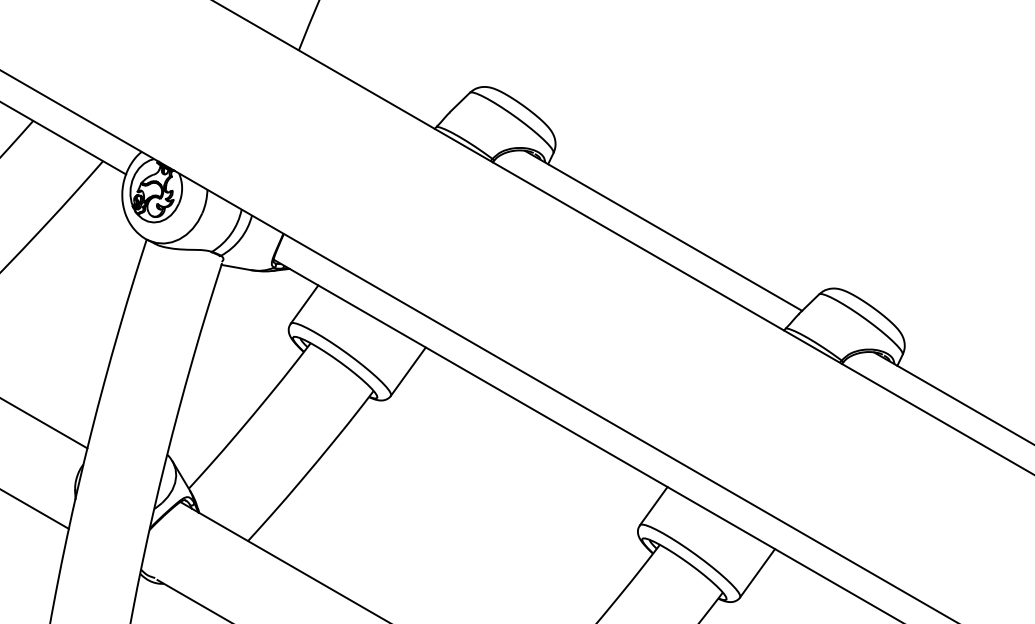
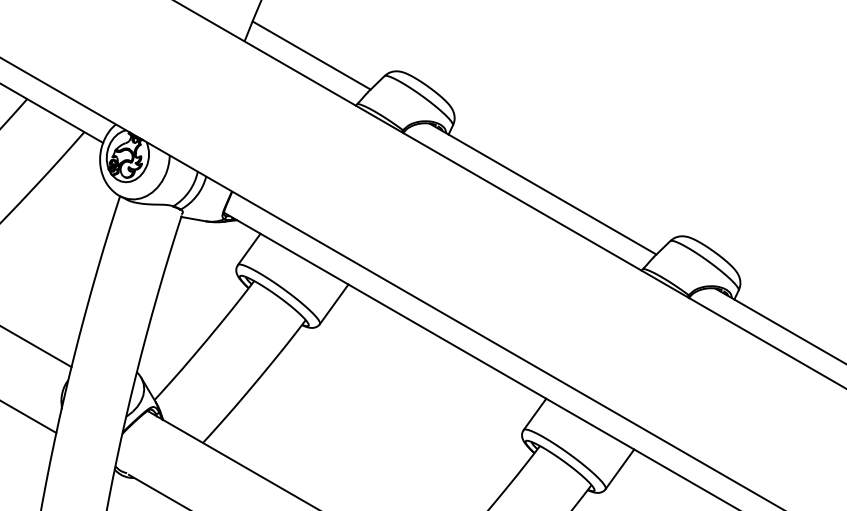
line: (380, 67) -> (311, 55), added

